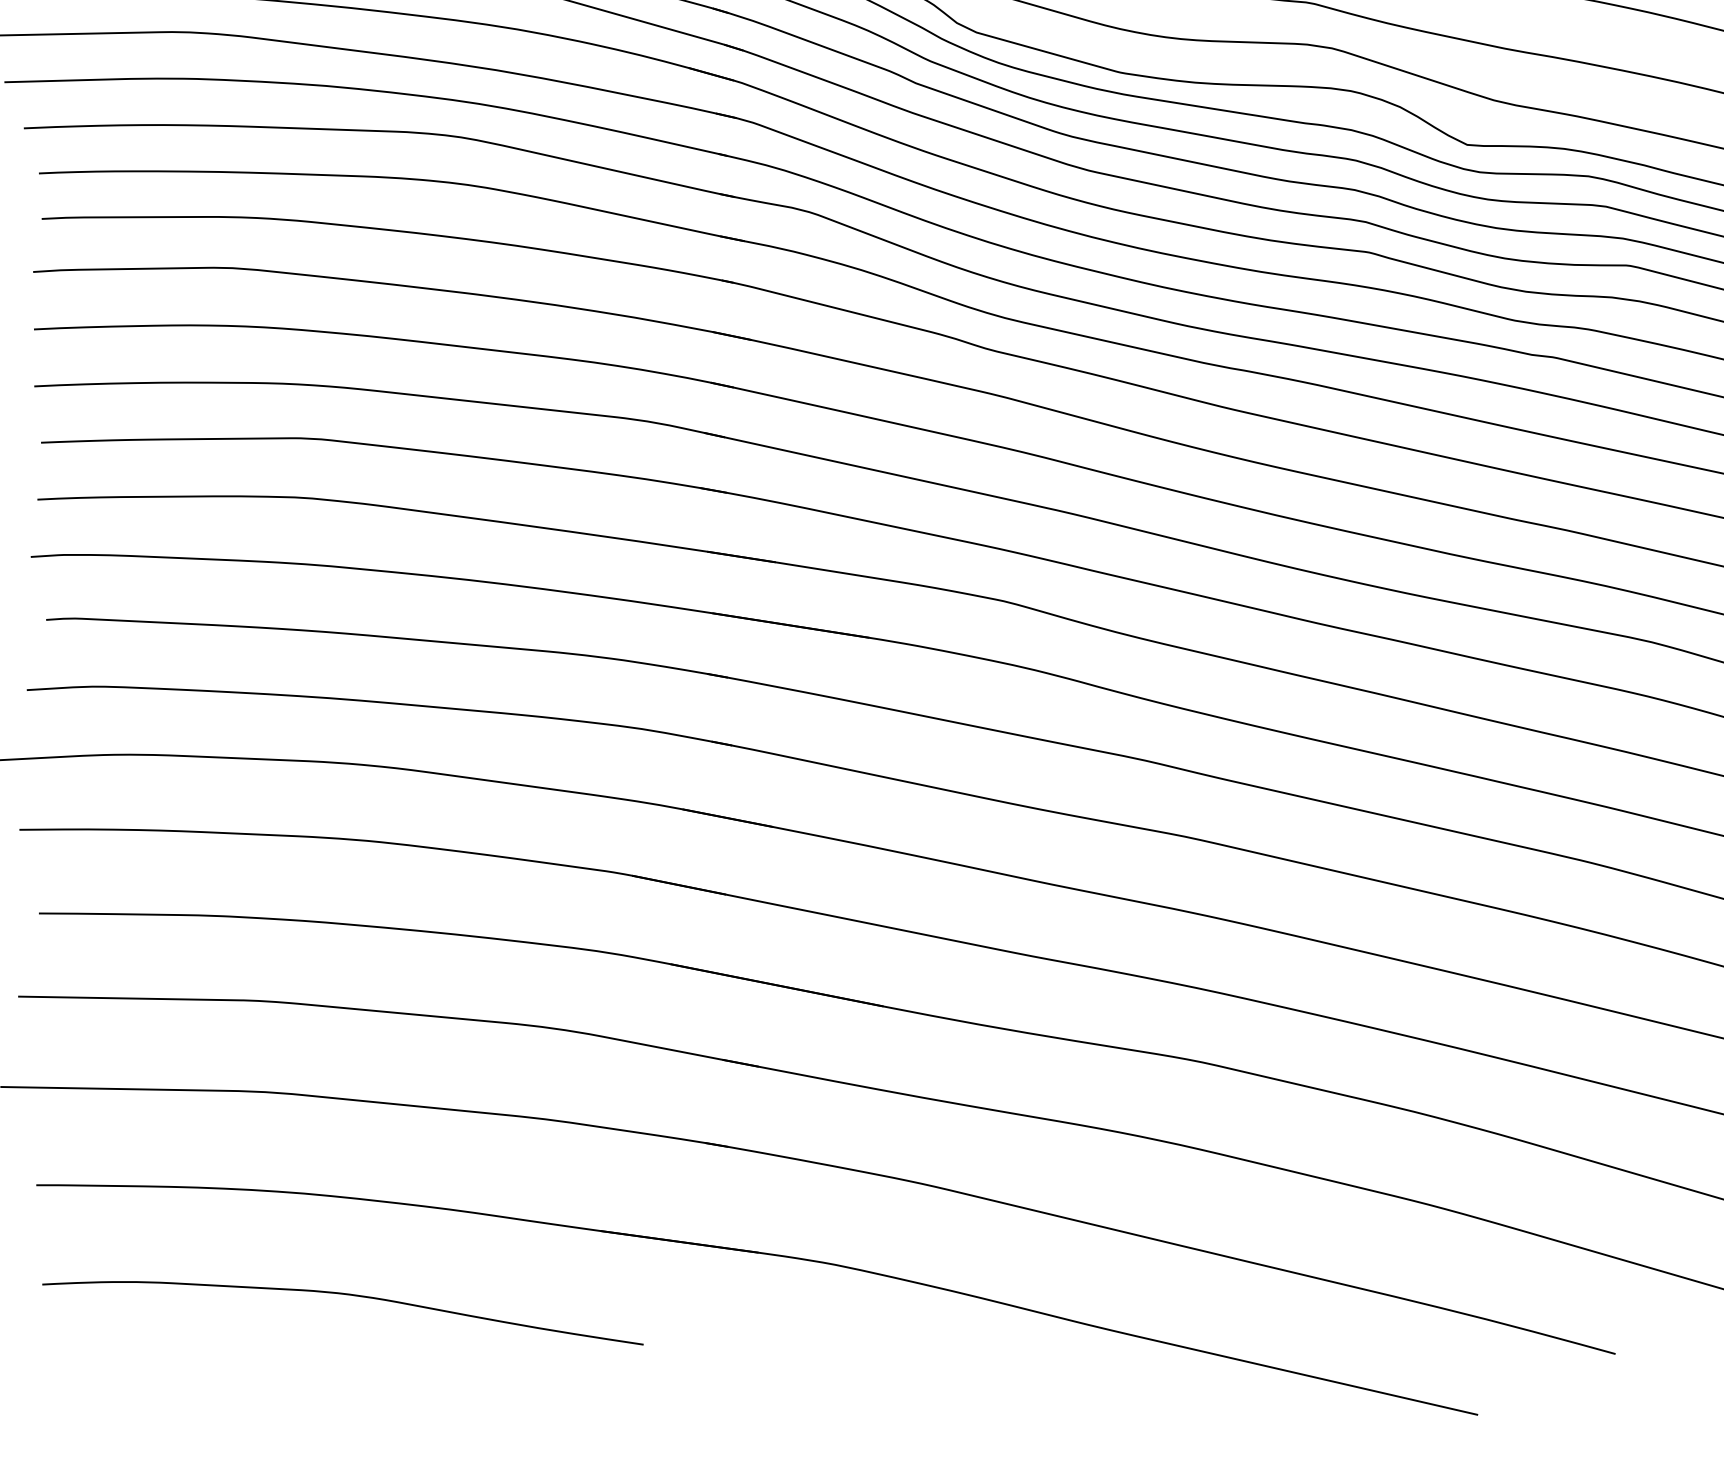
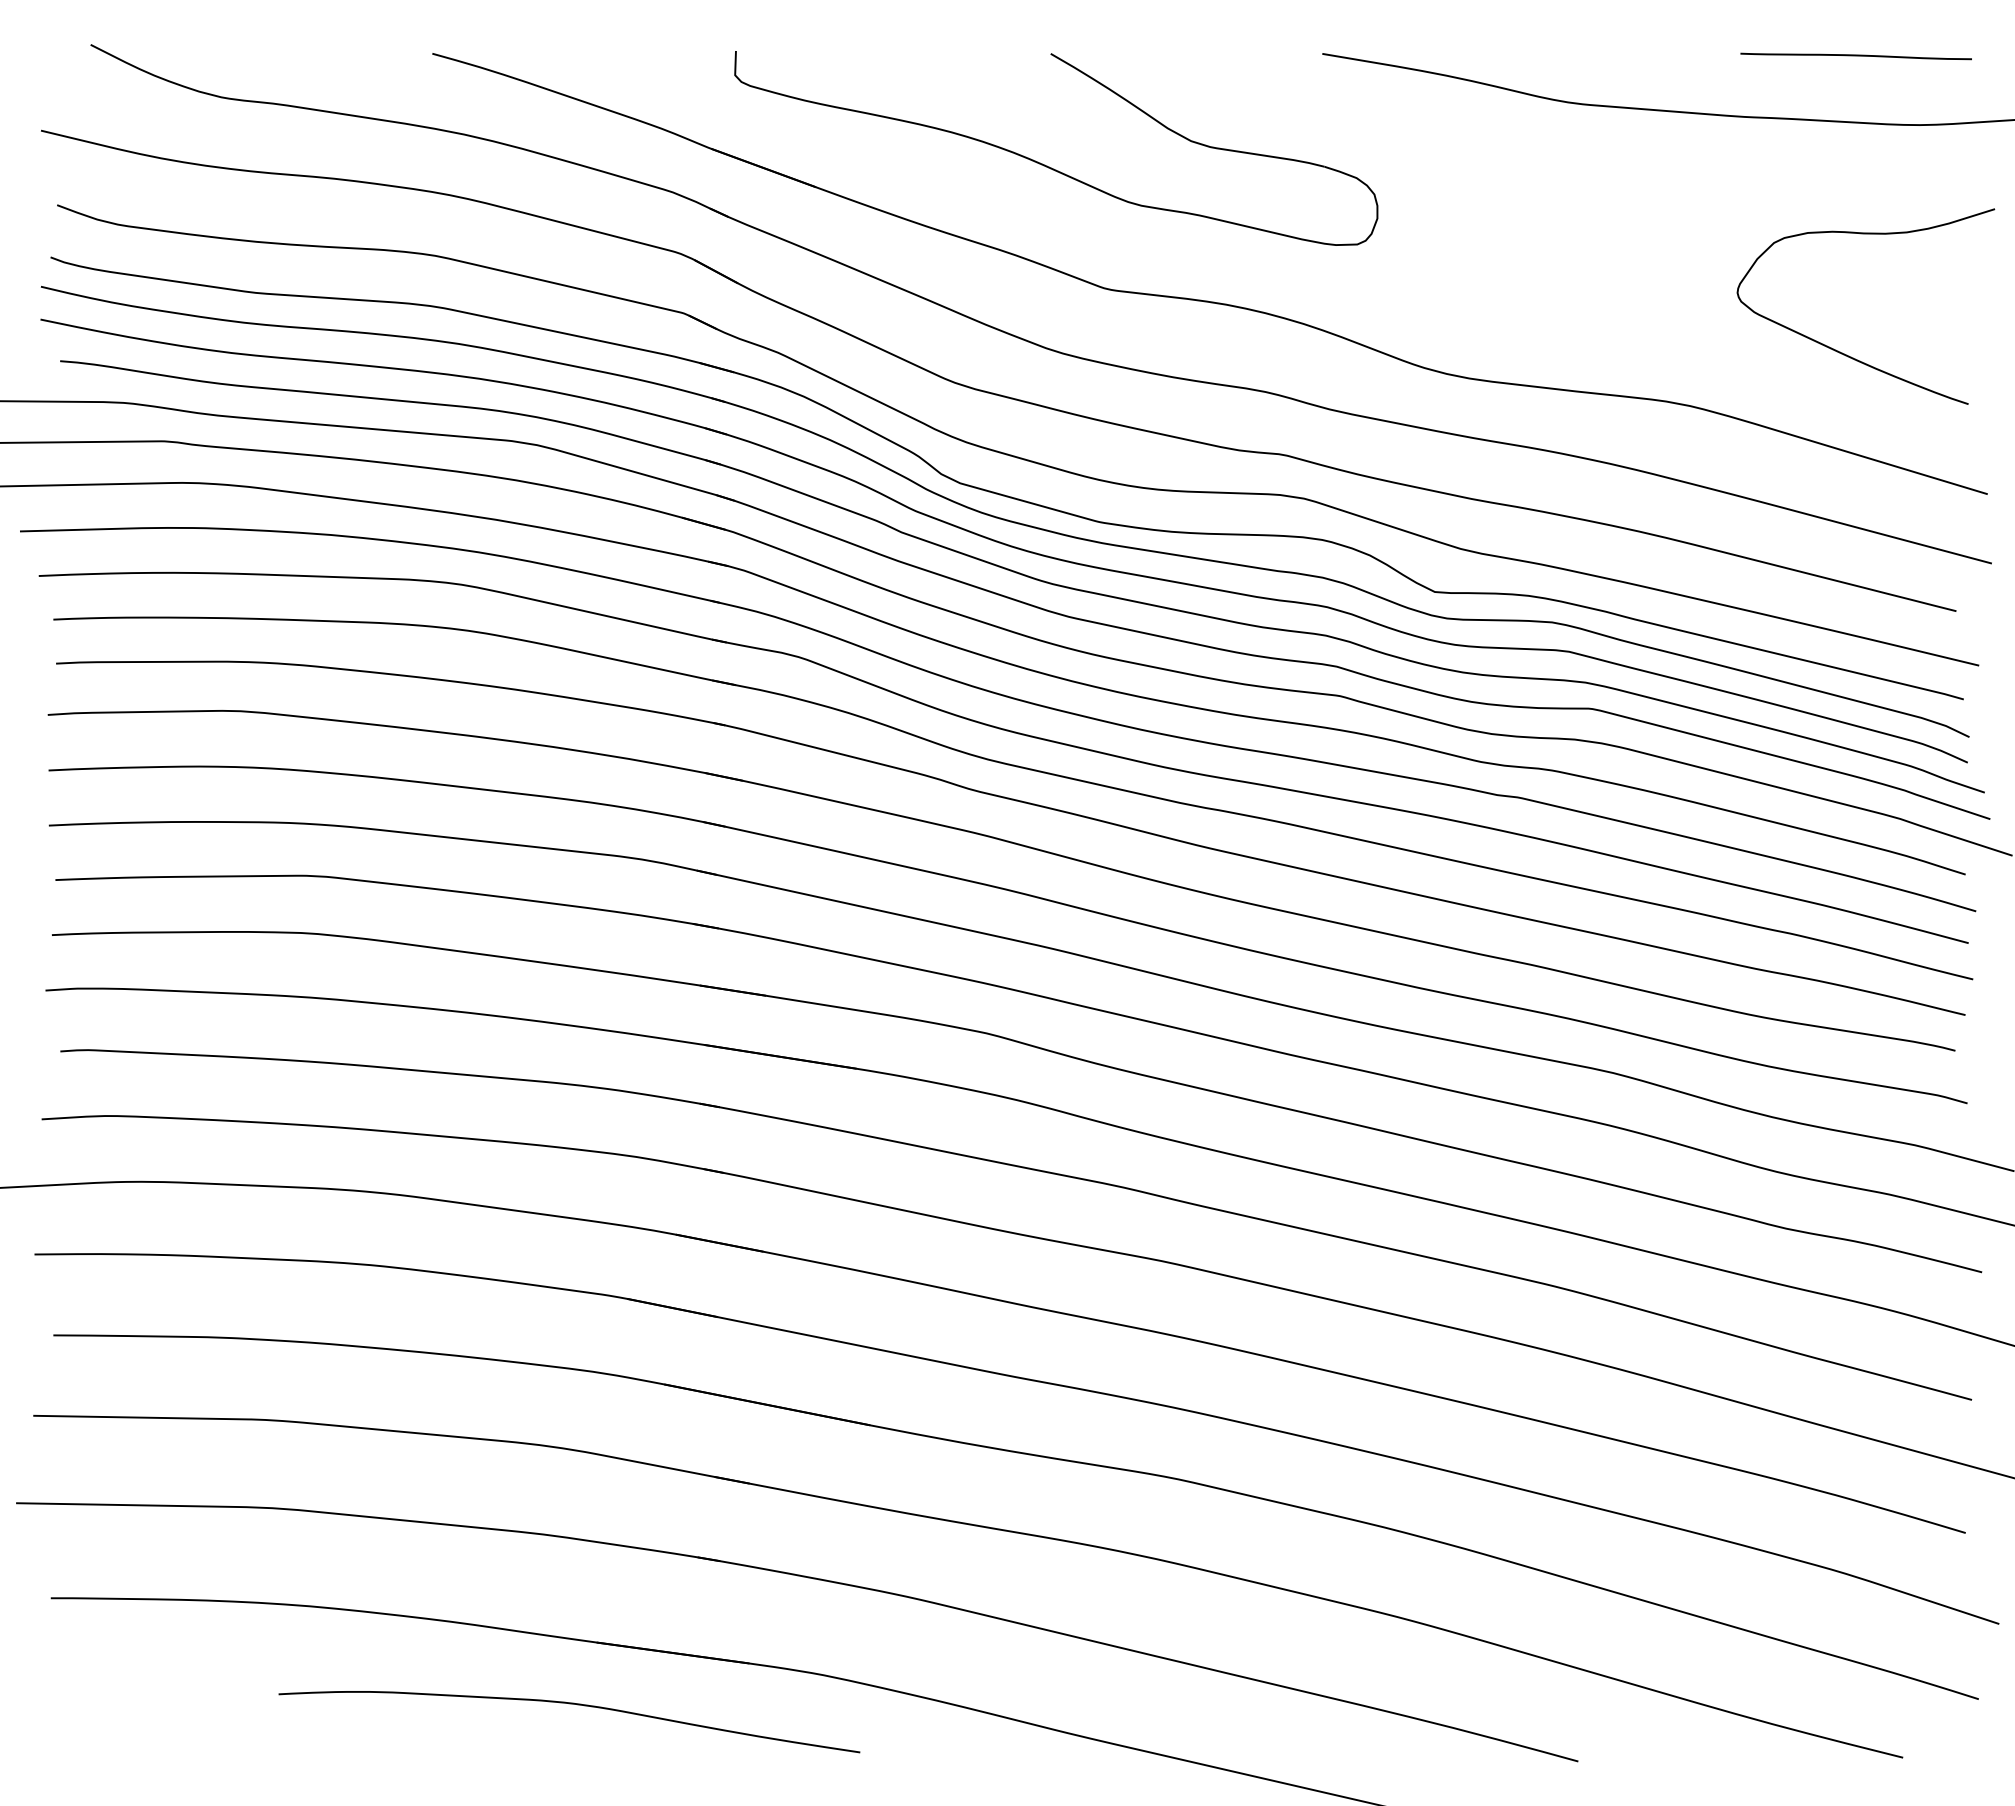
curve: (343, 1295) -> (569, 1704), moved

